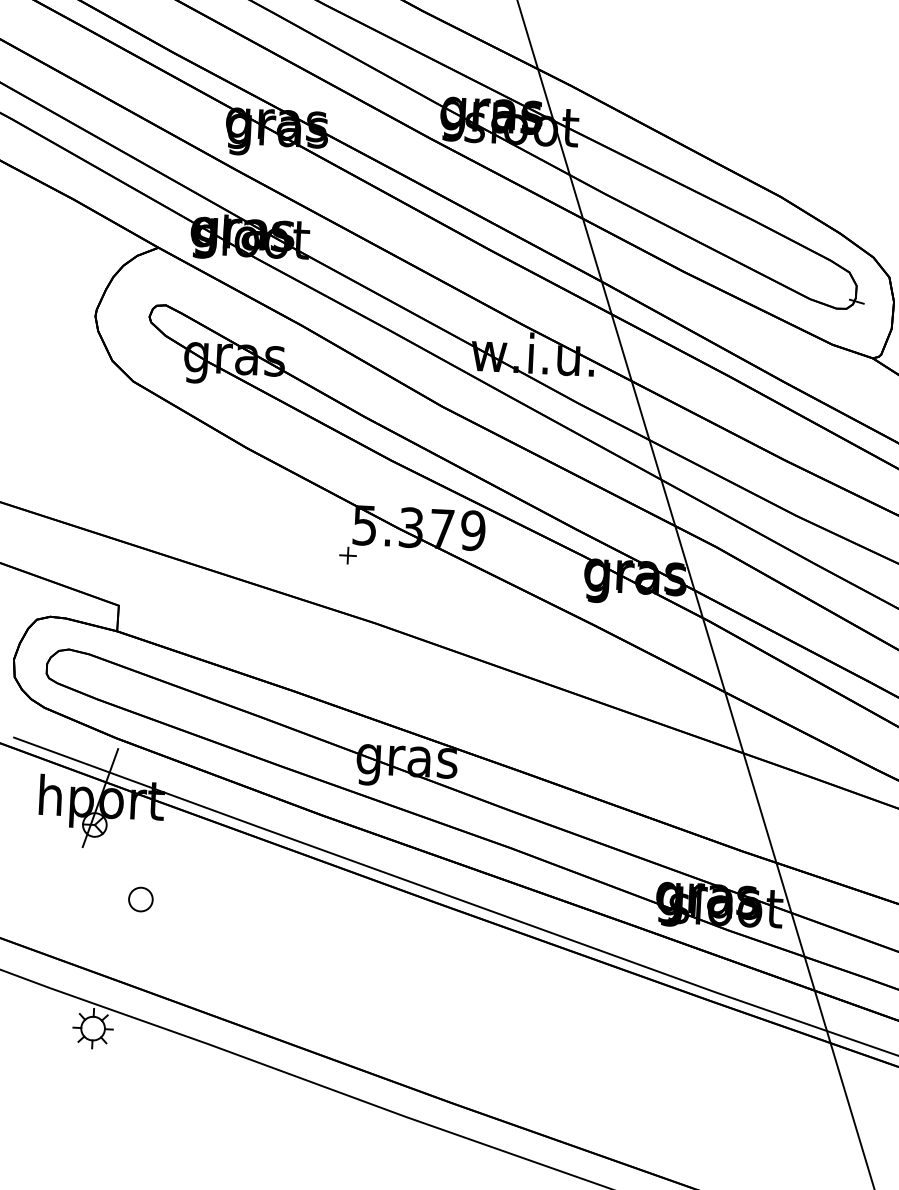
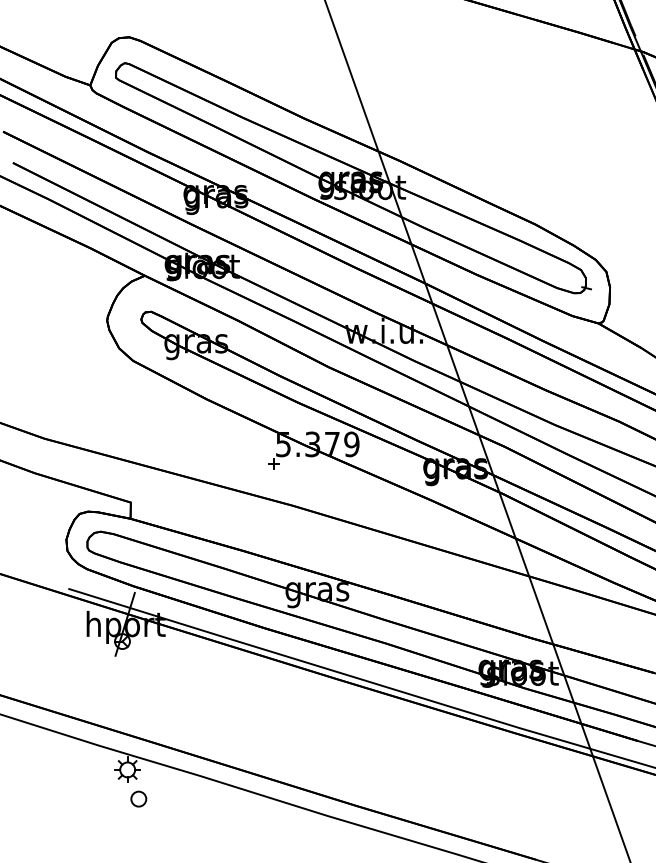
part: (140, 898) -> (138, 798), moved

